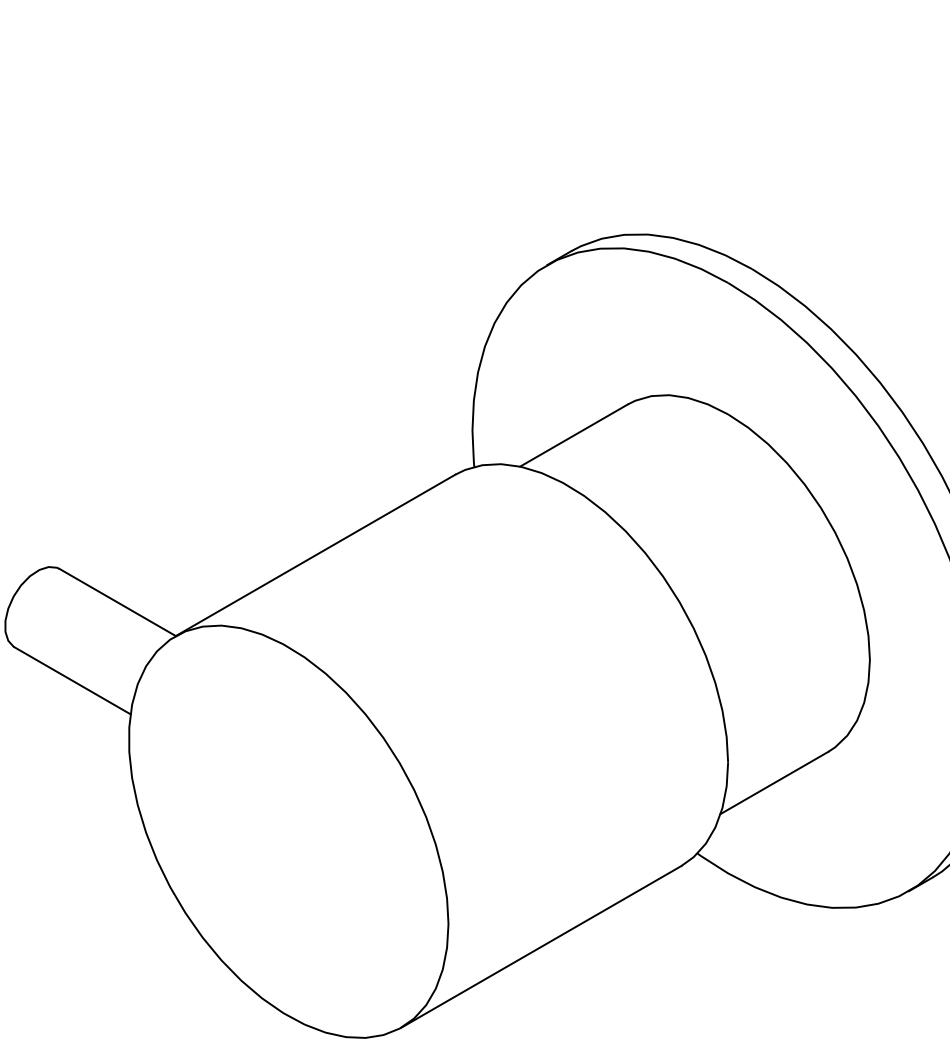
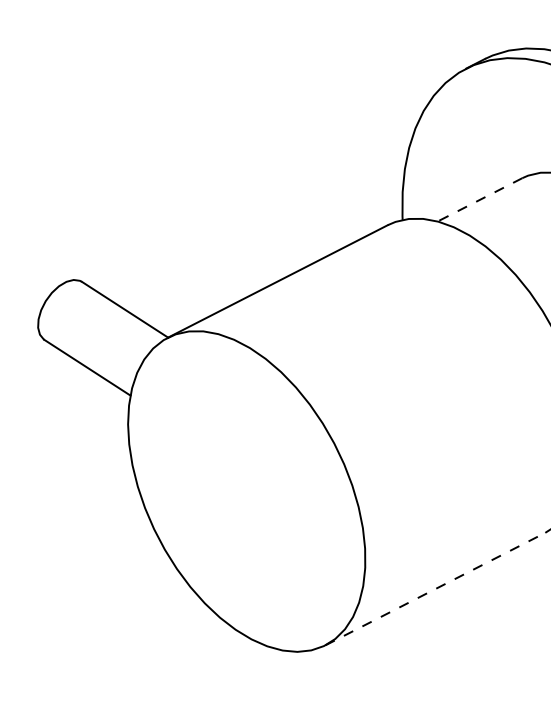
line: (573, 435) -> (479, 199), solid -> dashed
line: (541, 946) -> (435, 588), solid -> dashed

